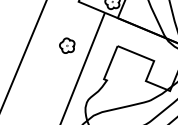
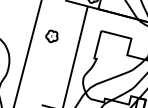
part: (66, 45) -> (51, 36), moved

